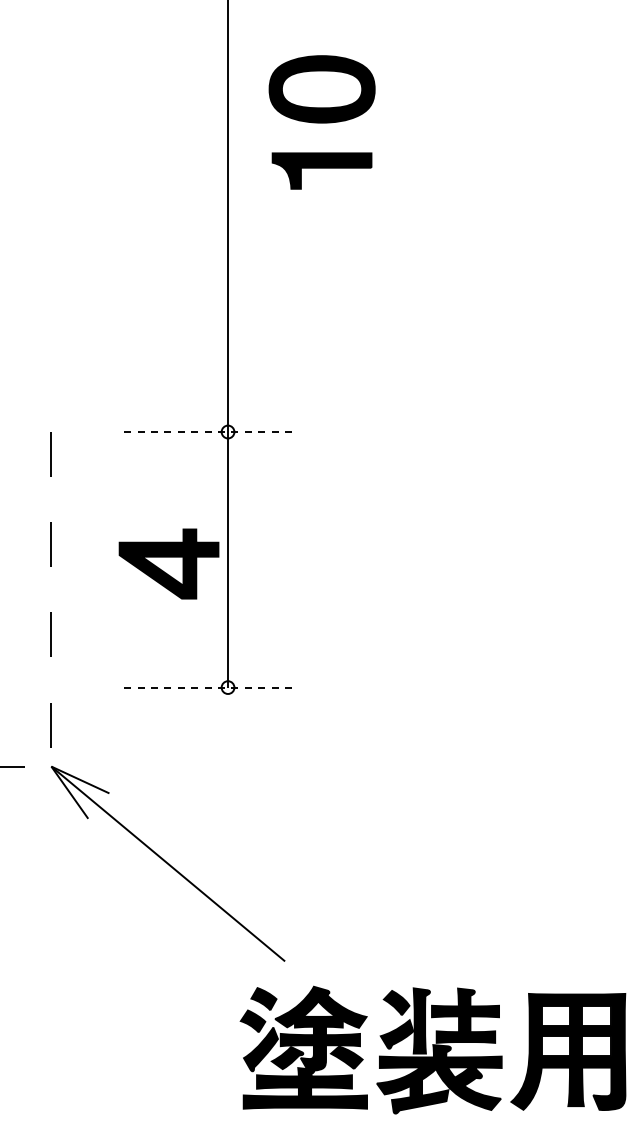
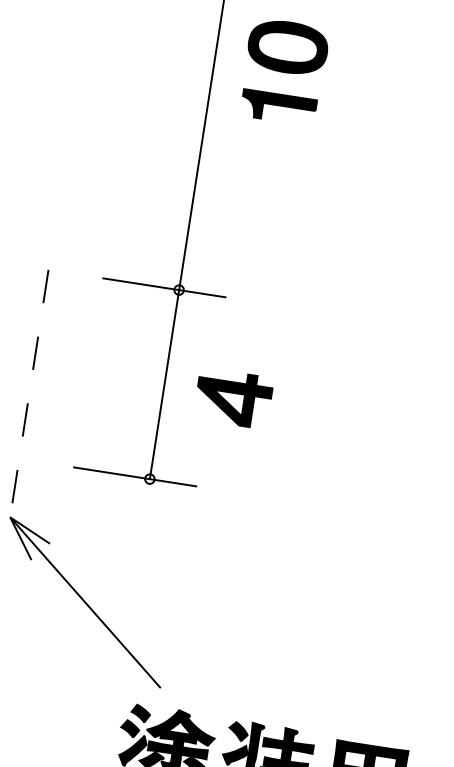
line: (208, 432) -> (164, 288), dashed -> solid
part: (168, 563) -> (233, 398), moved
line: (208, 687) -> (135, 476), dashed -> solid

